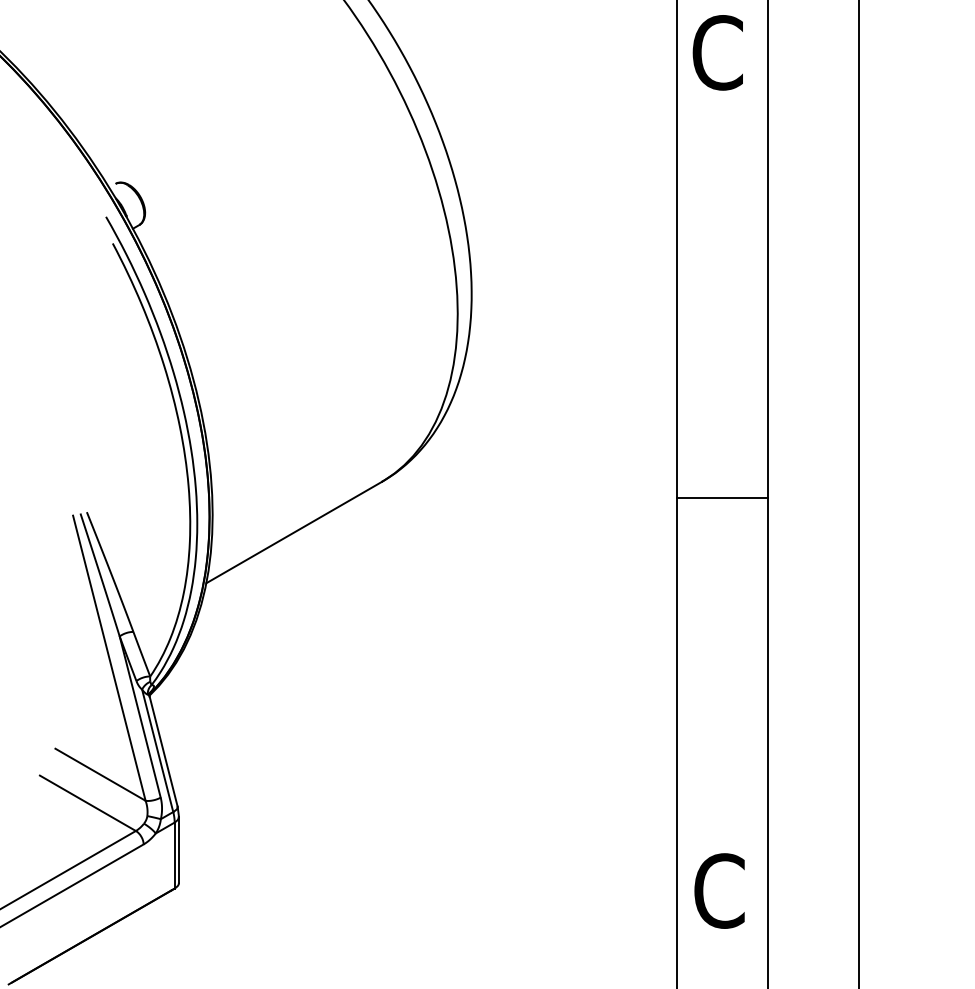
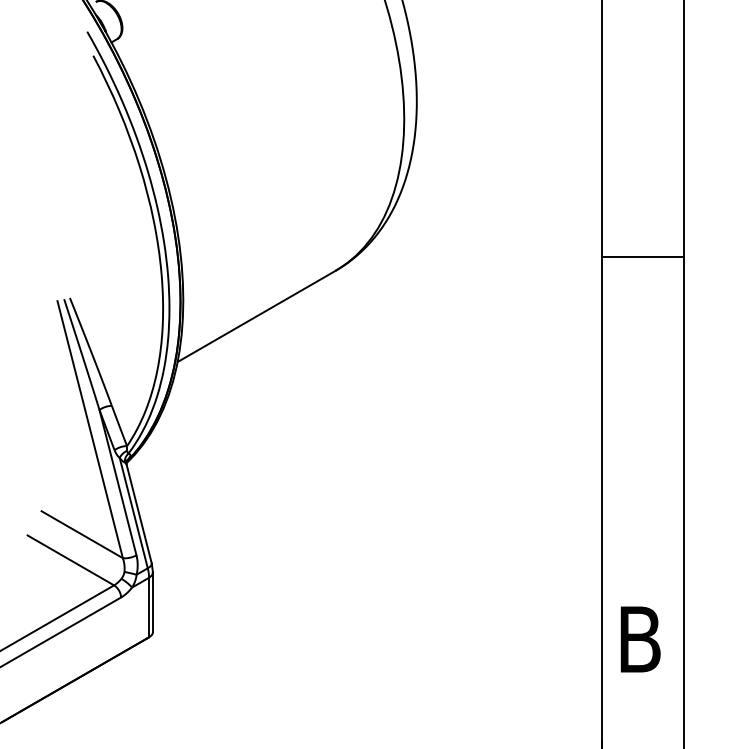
line: (721, 498) -> (642, 257), moved
text: (719, 890) -> (640, 639), C -> B

